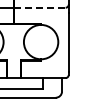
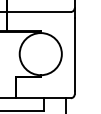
line: (39, 7) -> (38, 11), dashed -> solid

